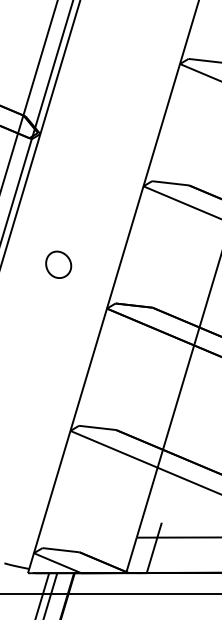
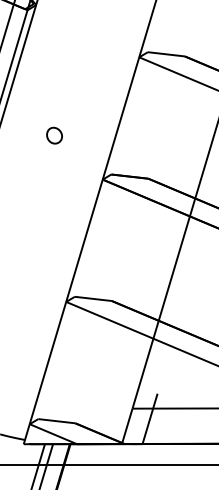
part: (58, 264) -> (54, 135), size x0.6

